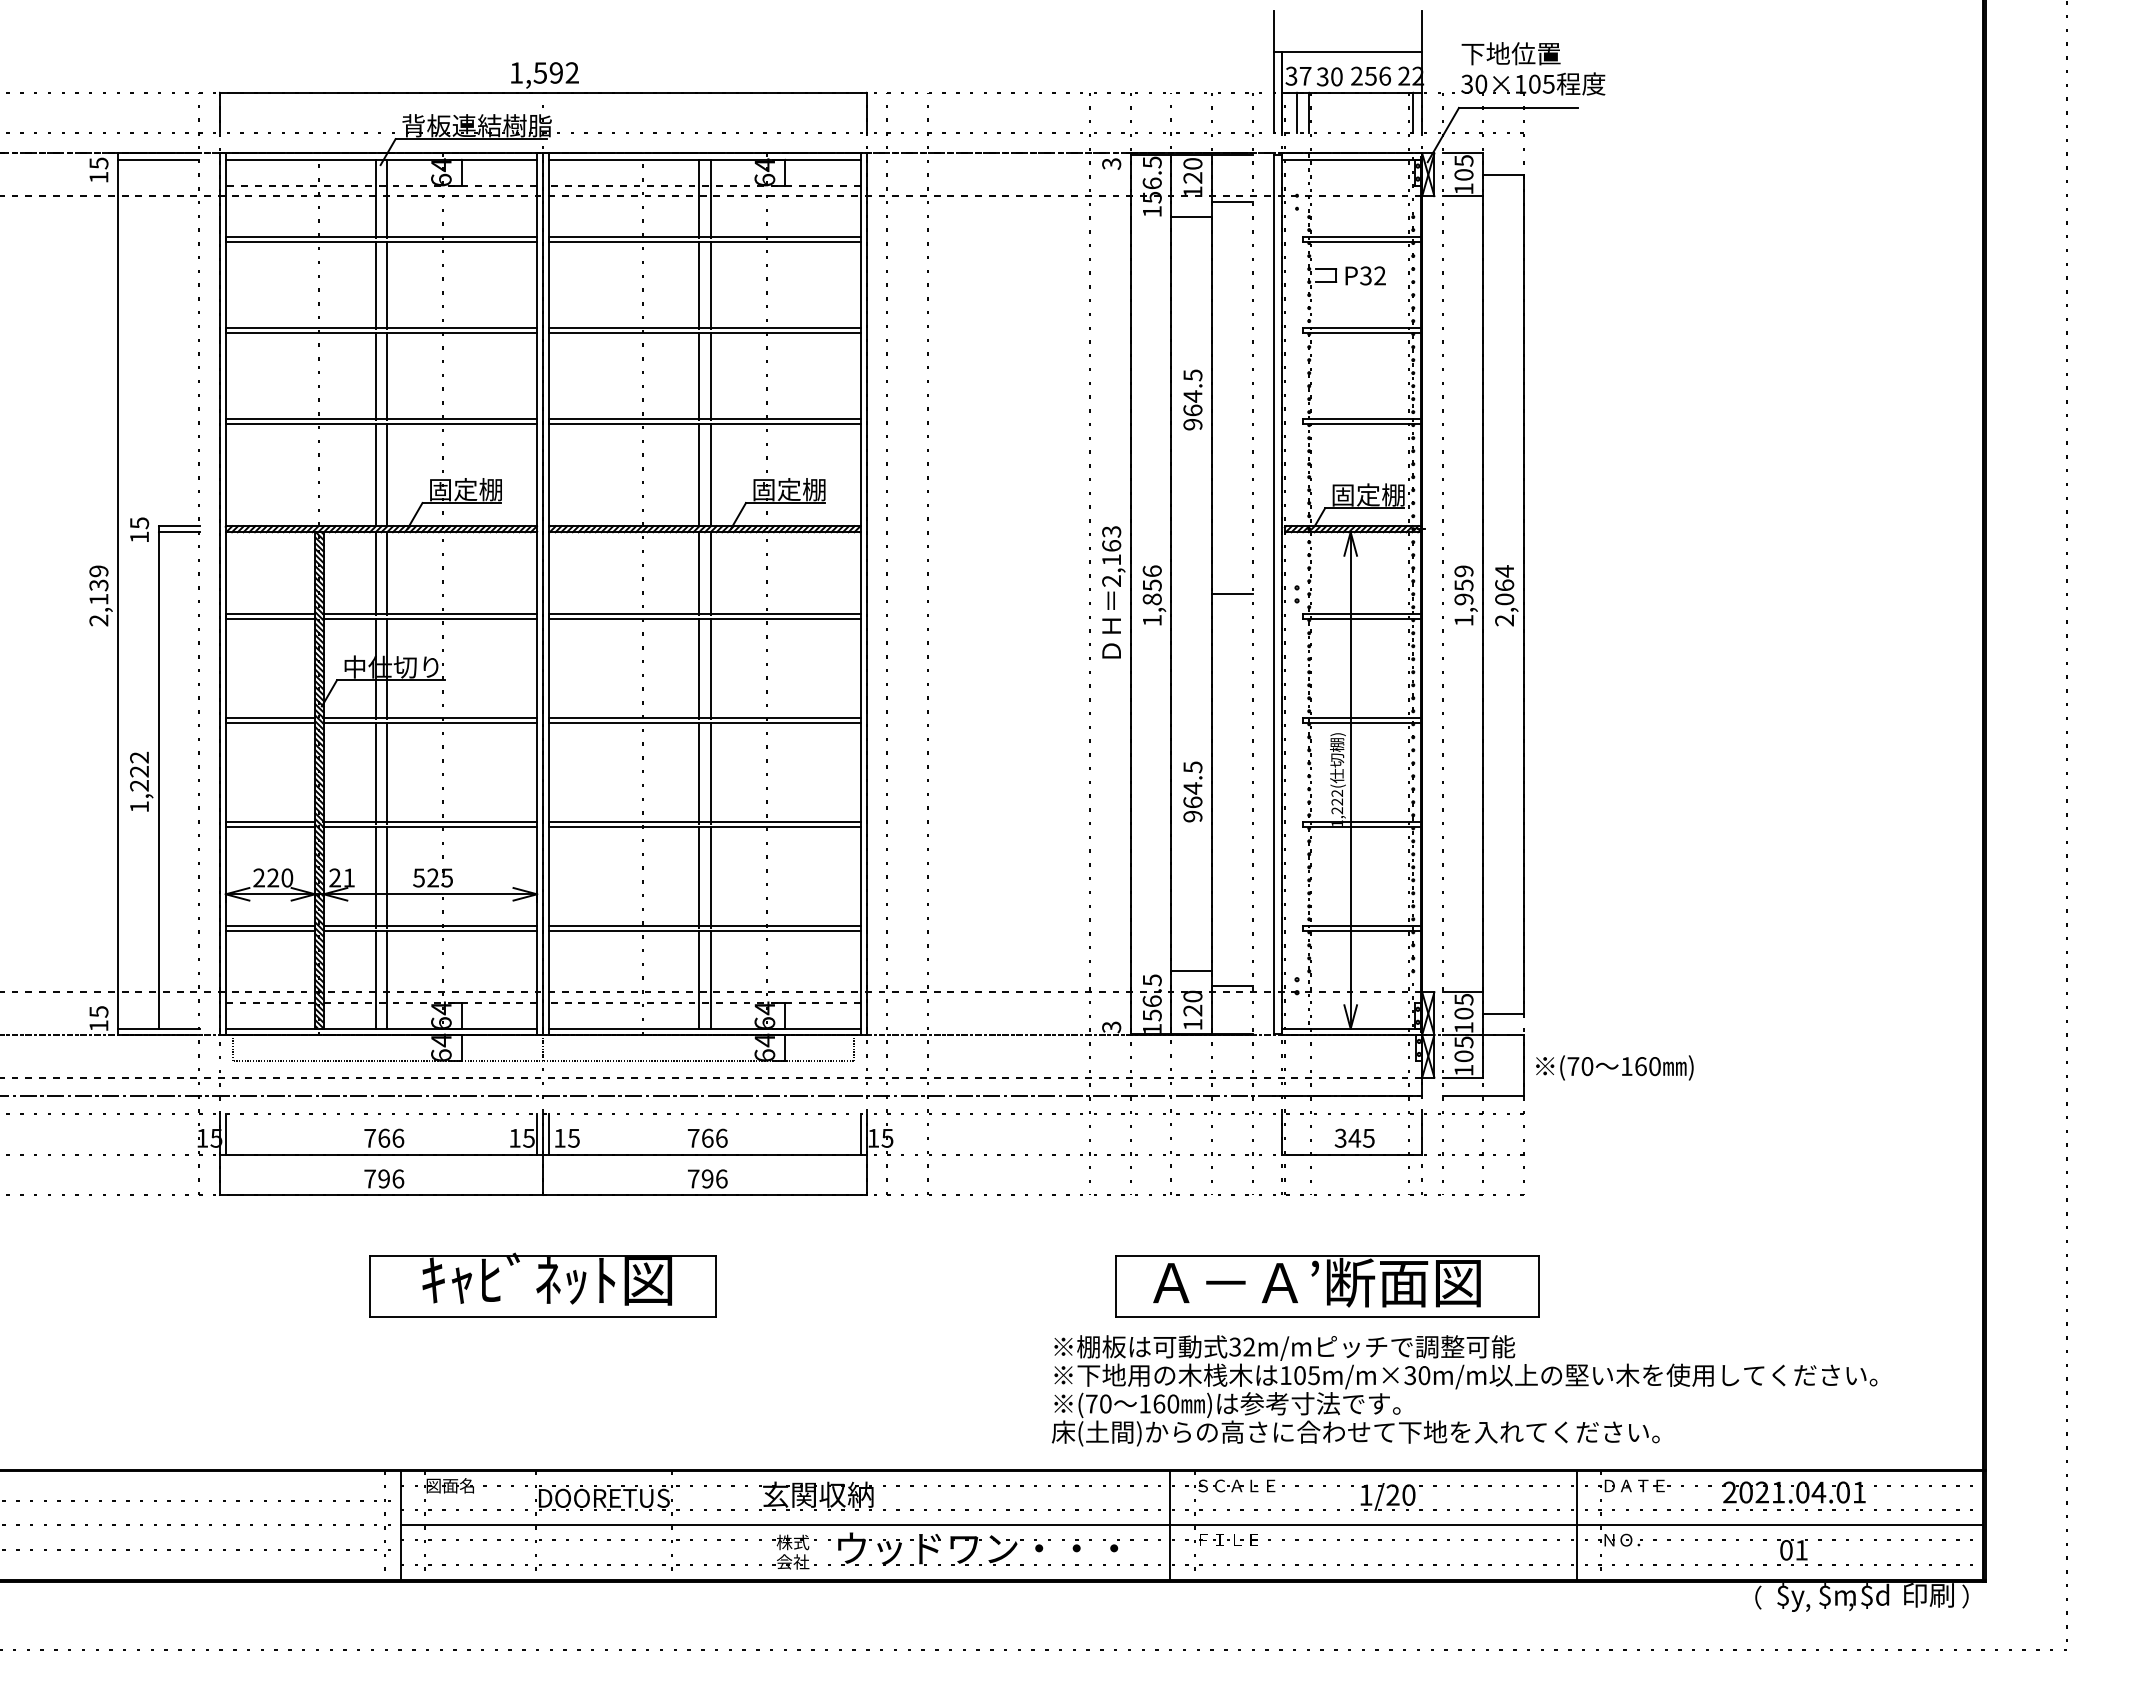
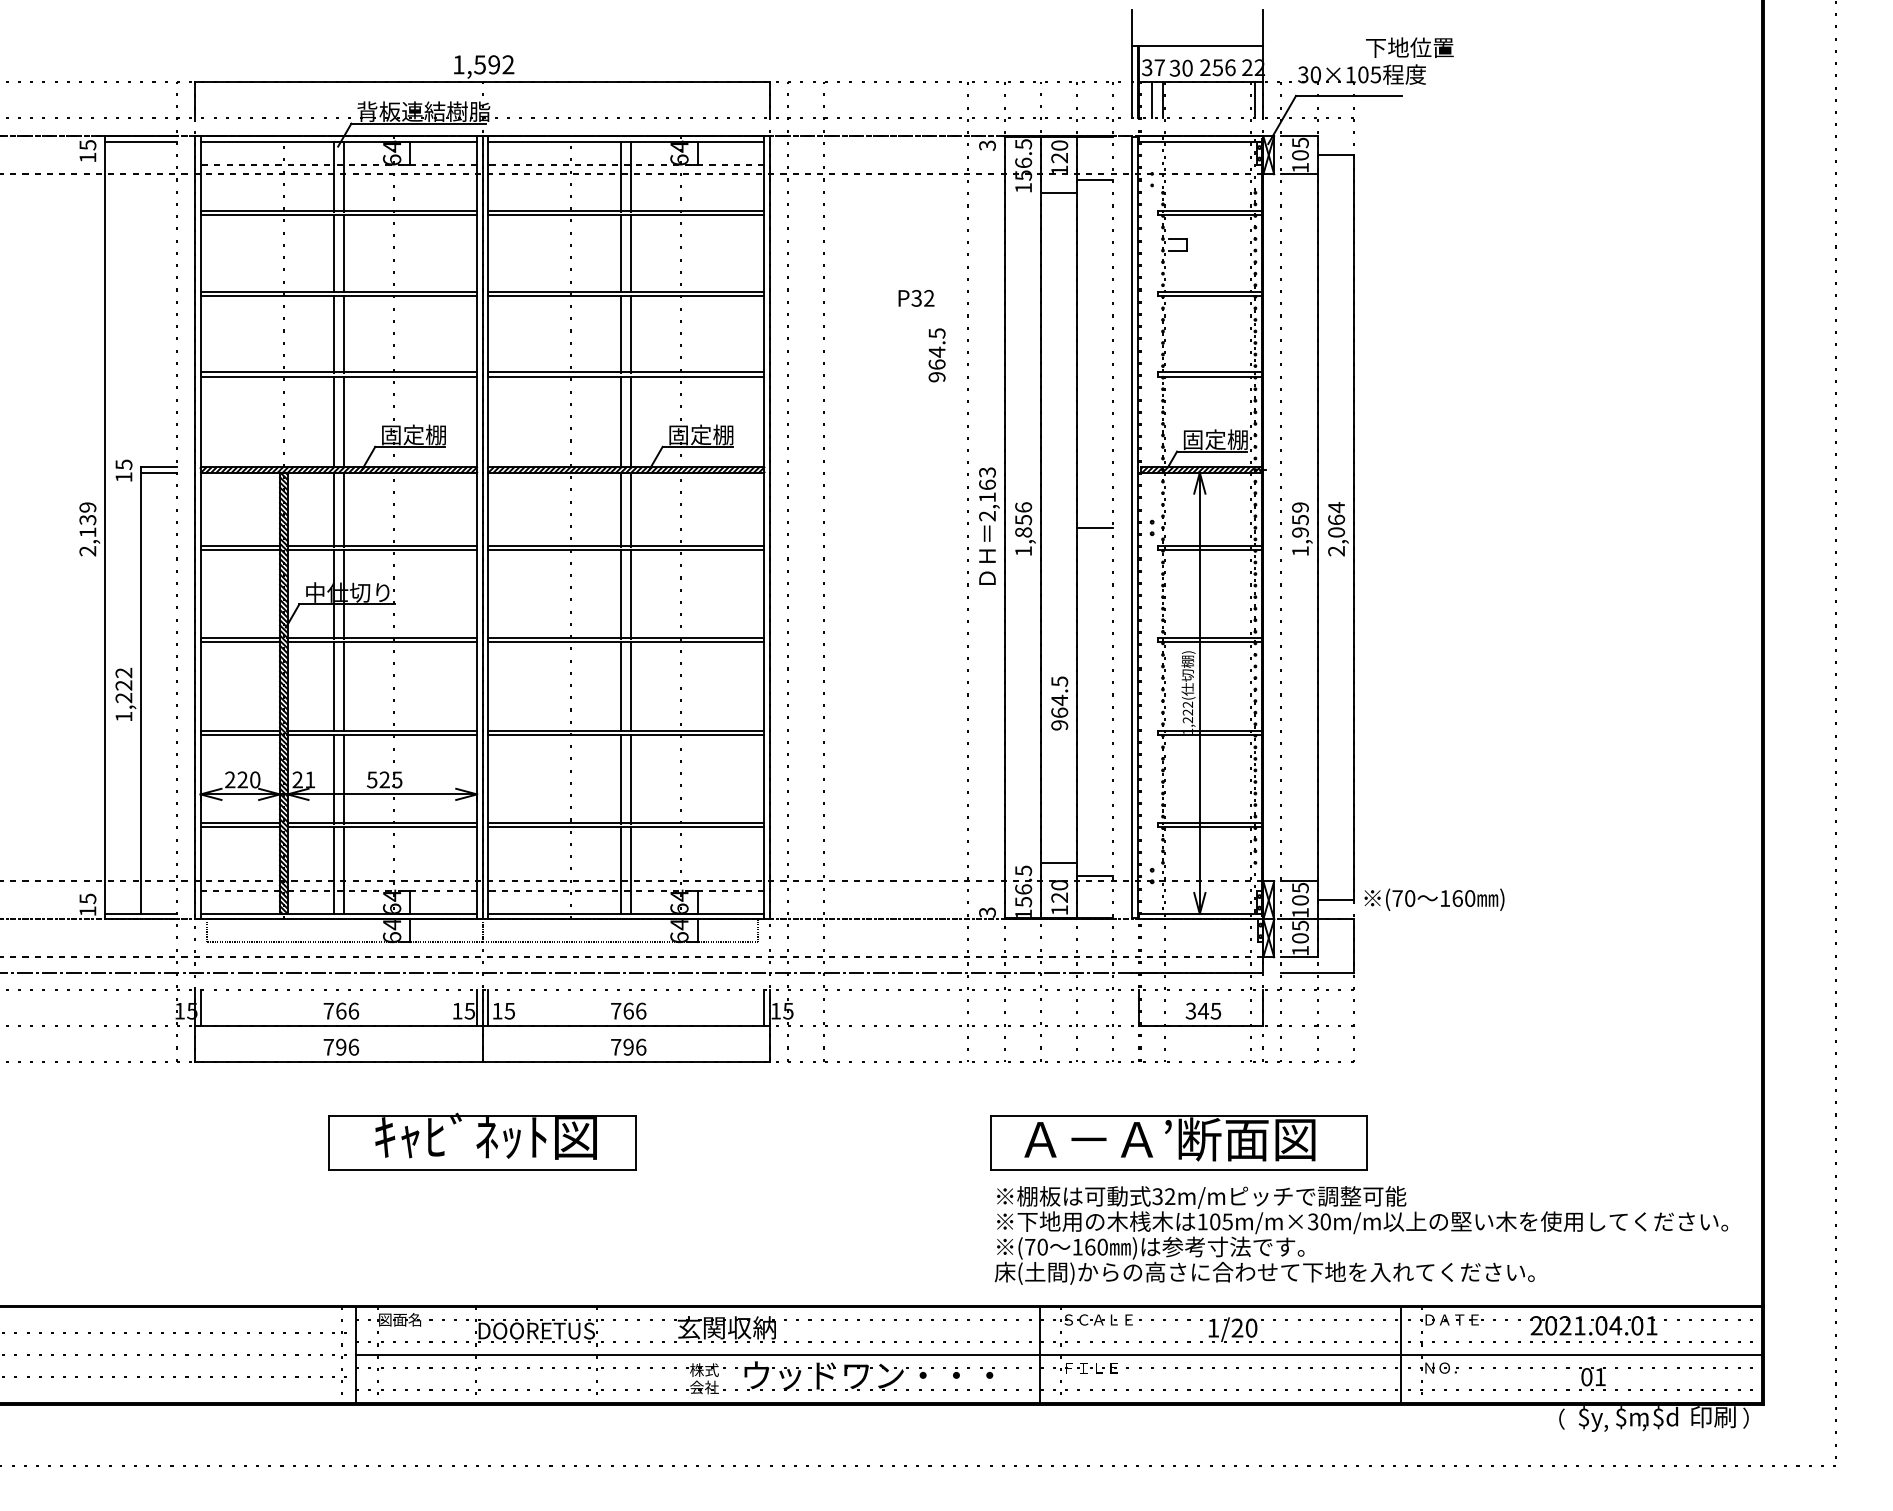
text: (1510, 53) -> (1409, 47), moved
text: (1365, 275) -> (916, 298), moved
text: (1192, 399) -> (936, 354), moved
text: (1614, 1067) -> (1434, 899), moved
text: (1464, 1390) -> (1361, 1235), moved

